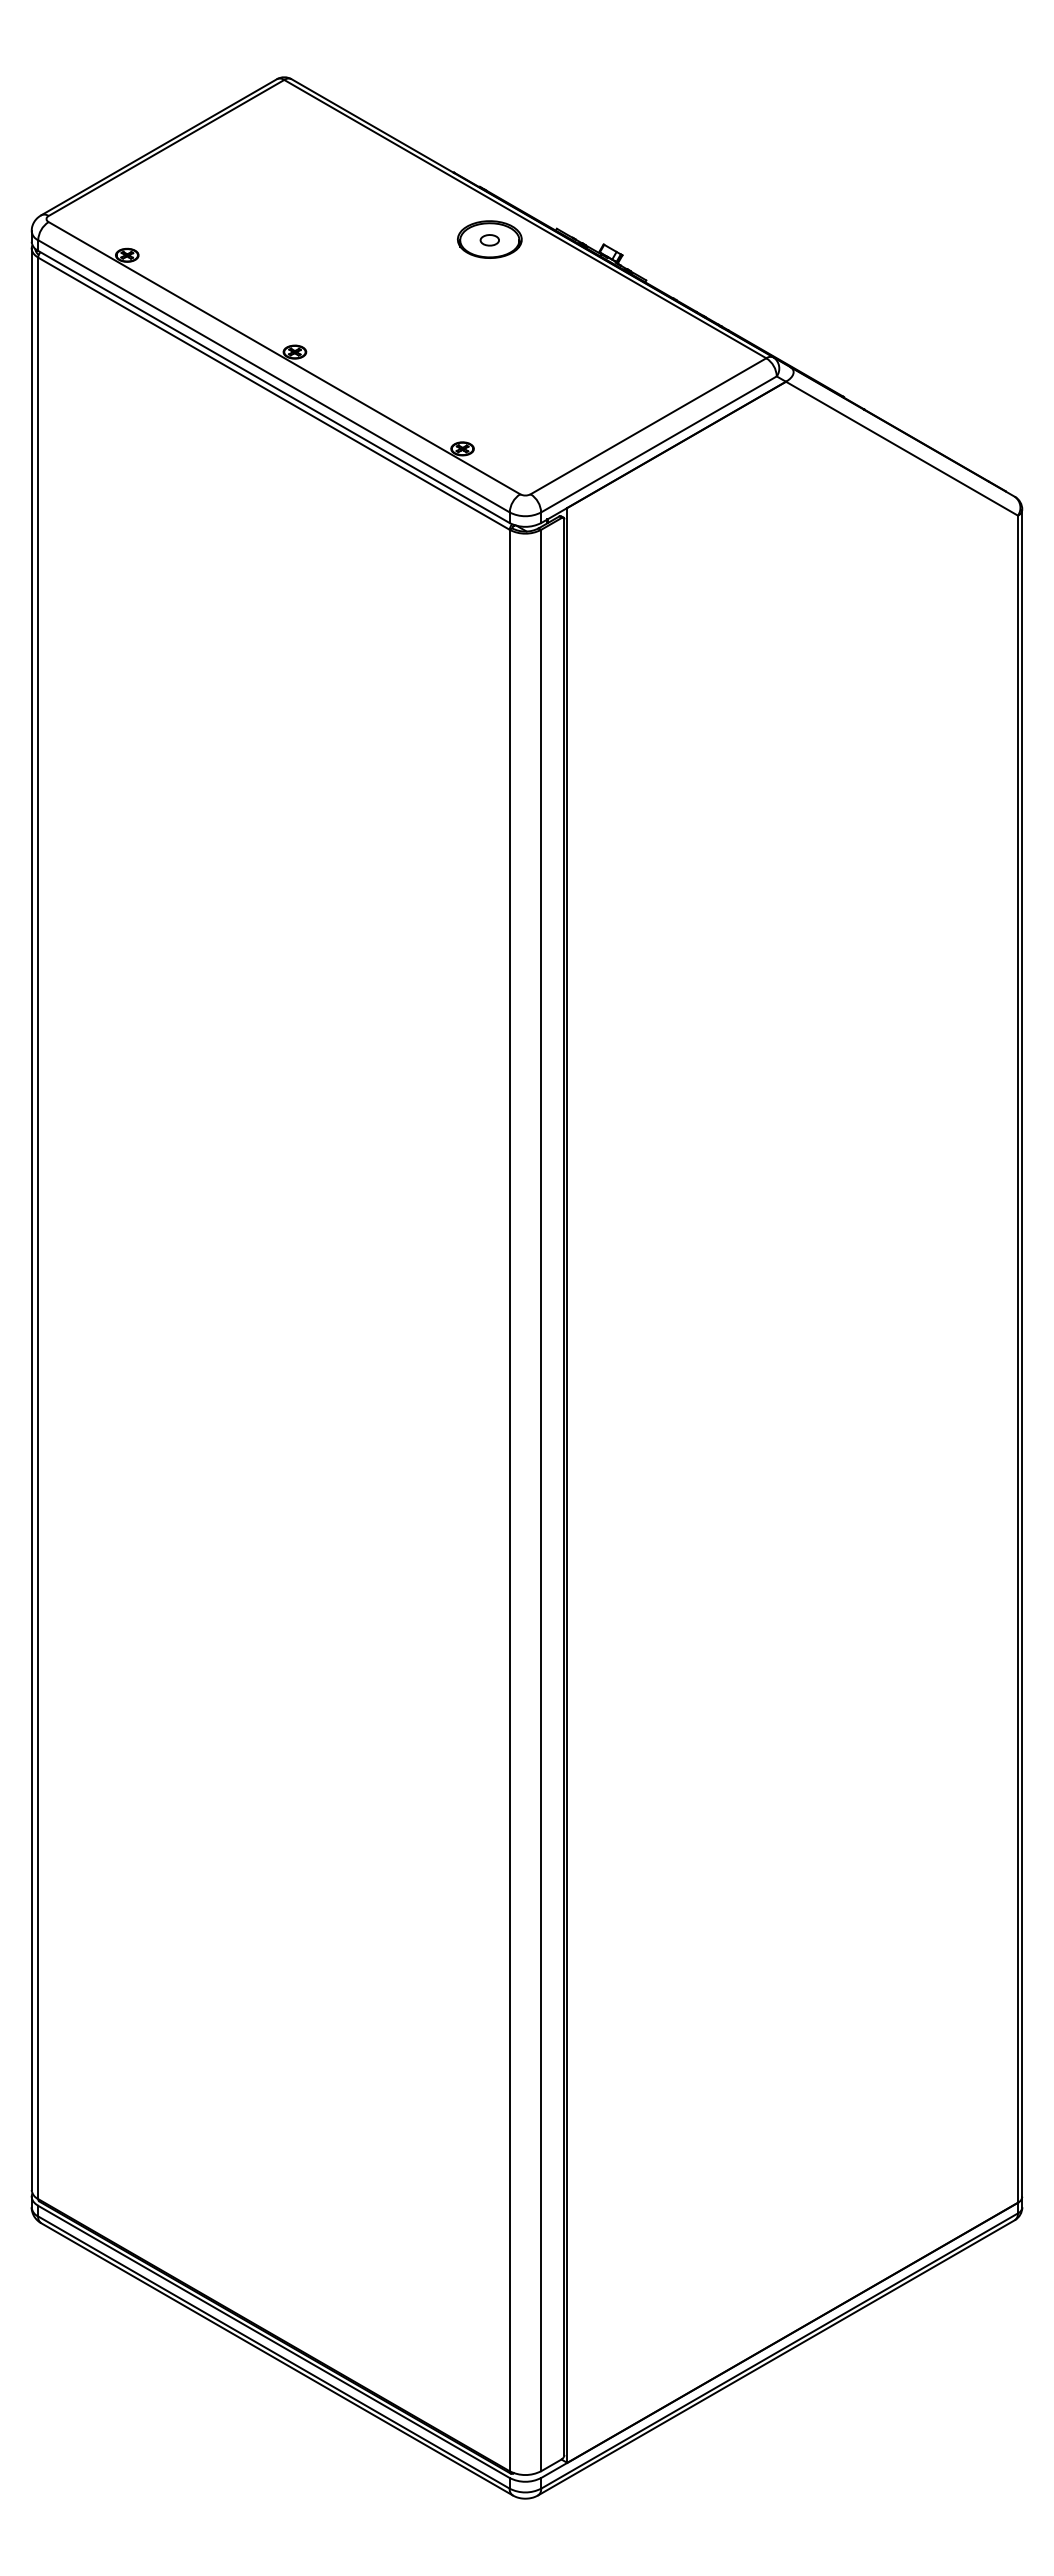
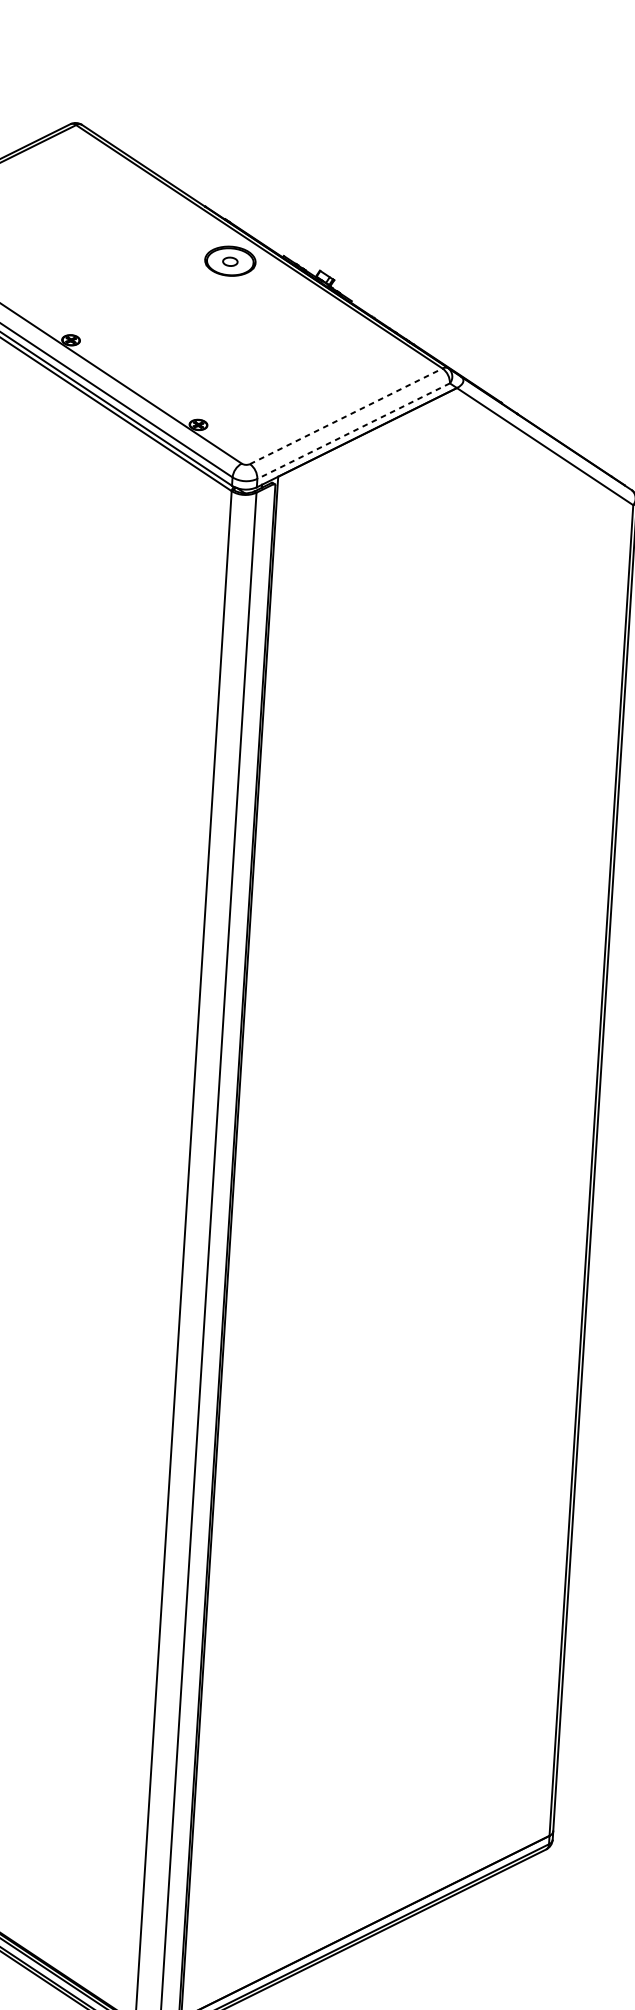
line: (648, 426) -> (346, 416), solid -> dashed
line: (658, 444) -> (353, 431), solid -> dashed

